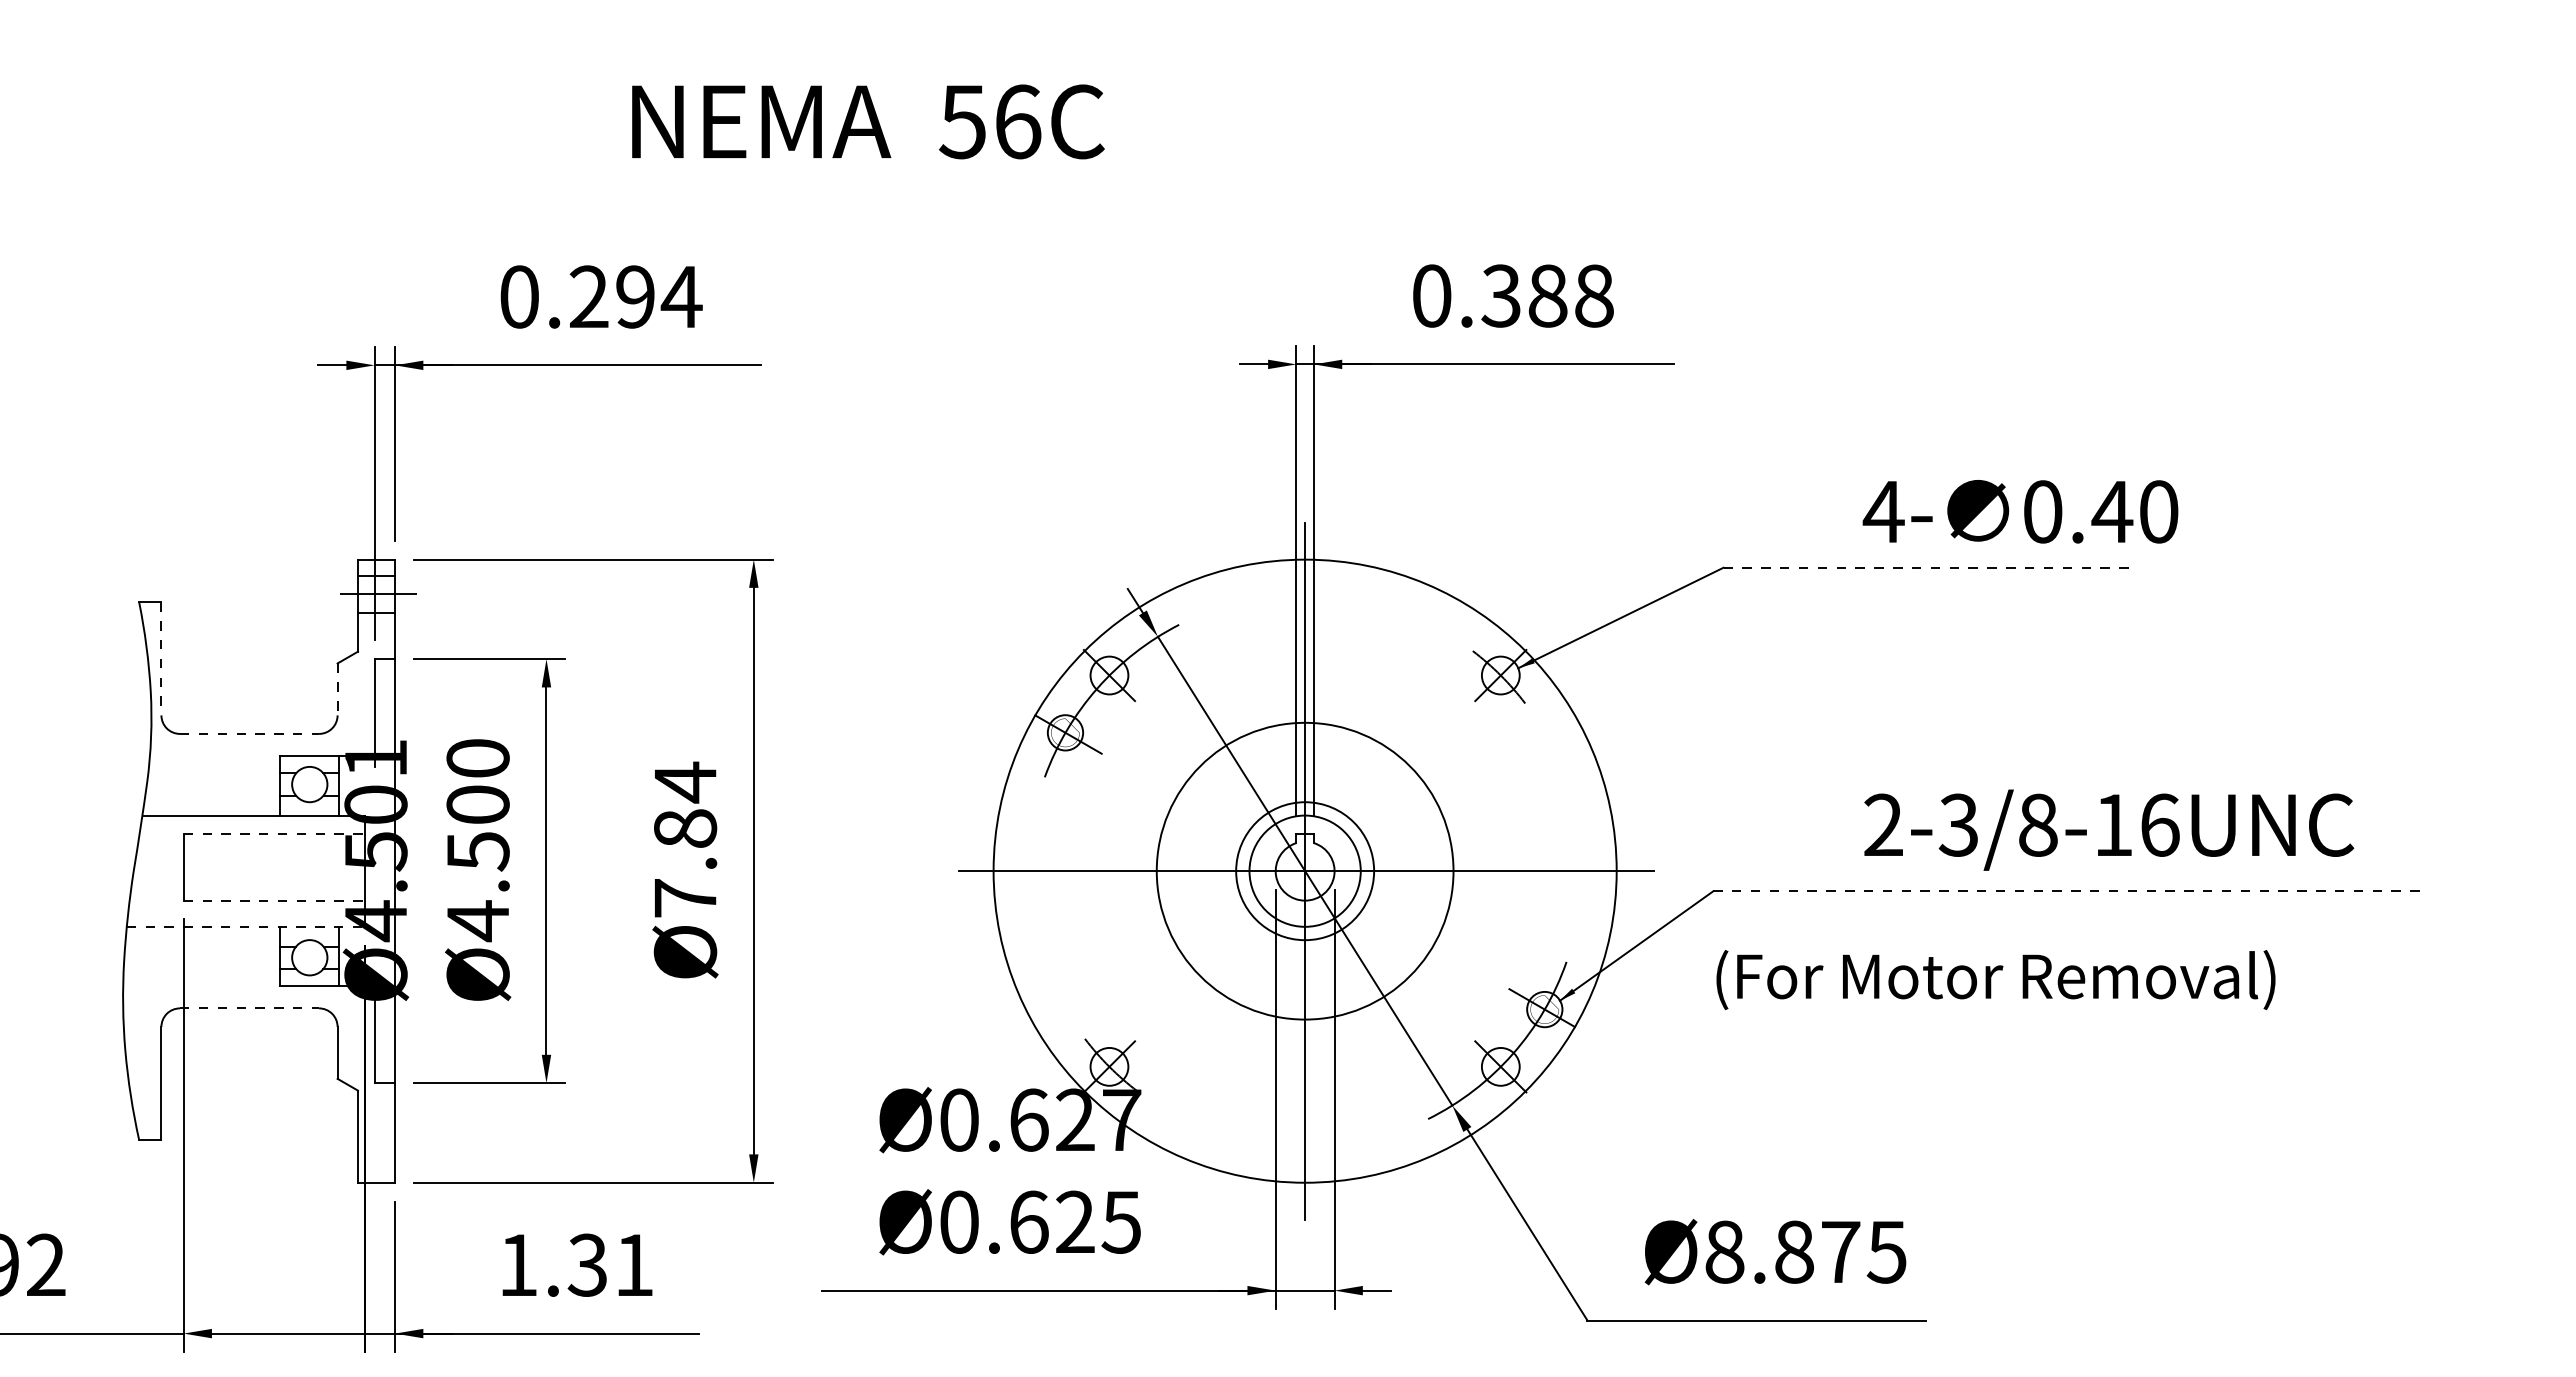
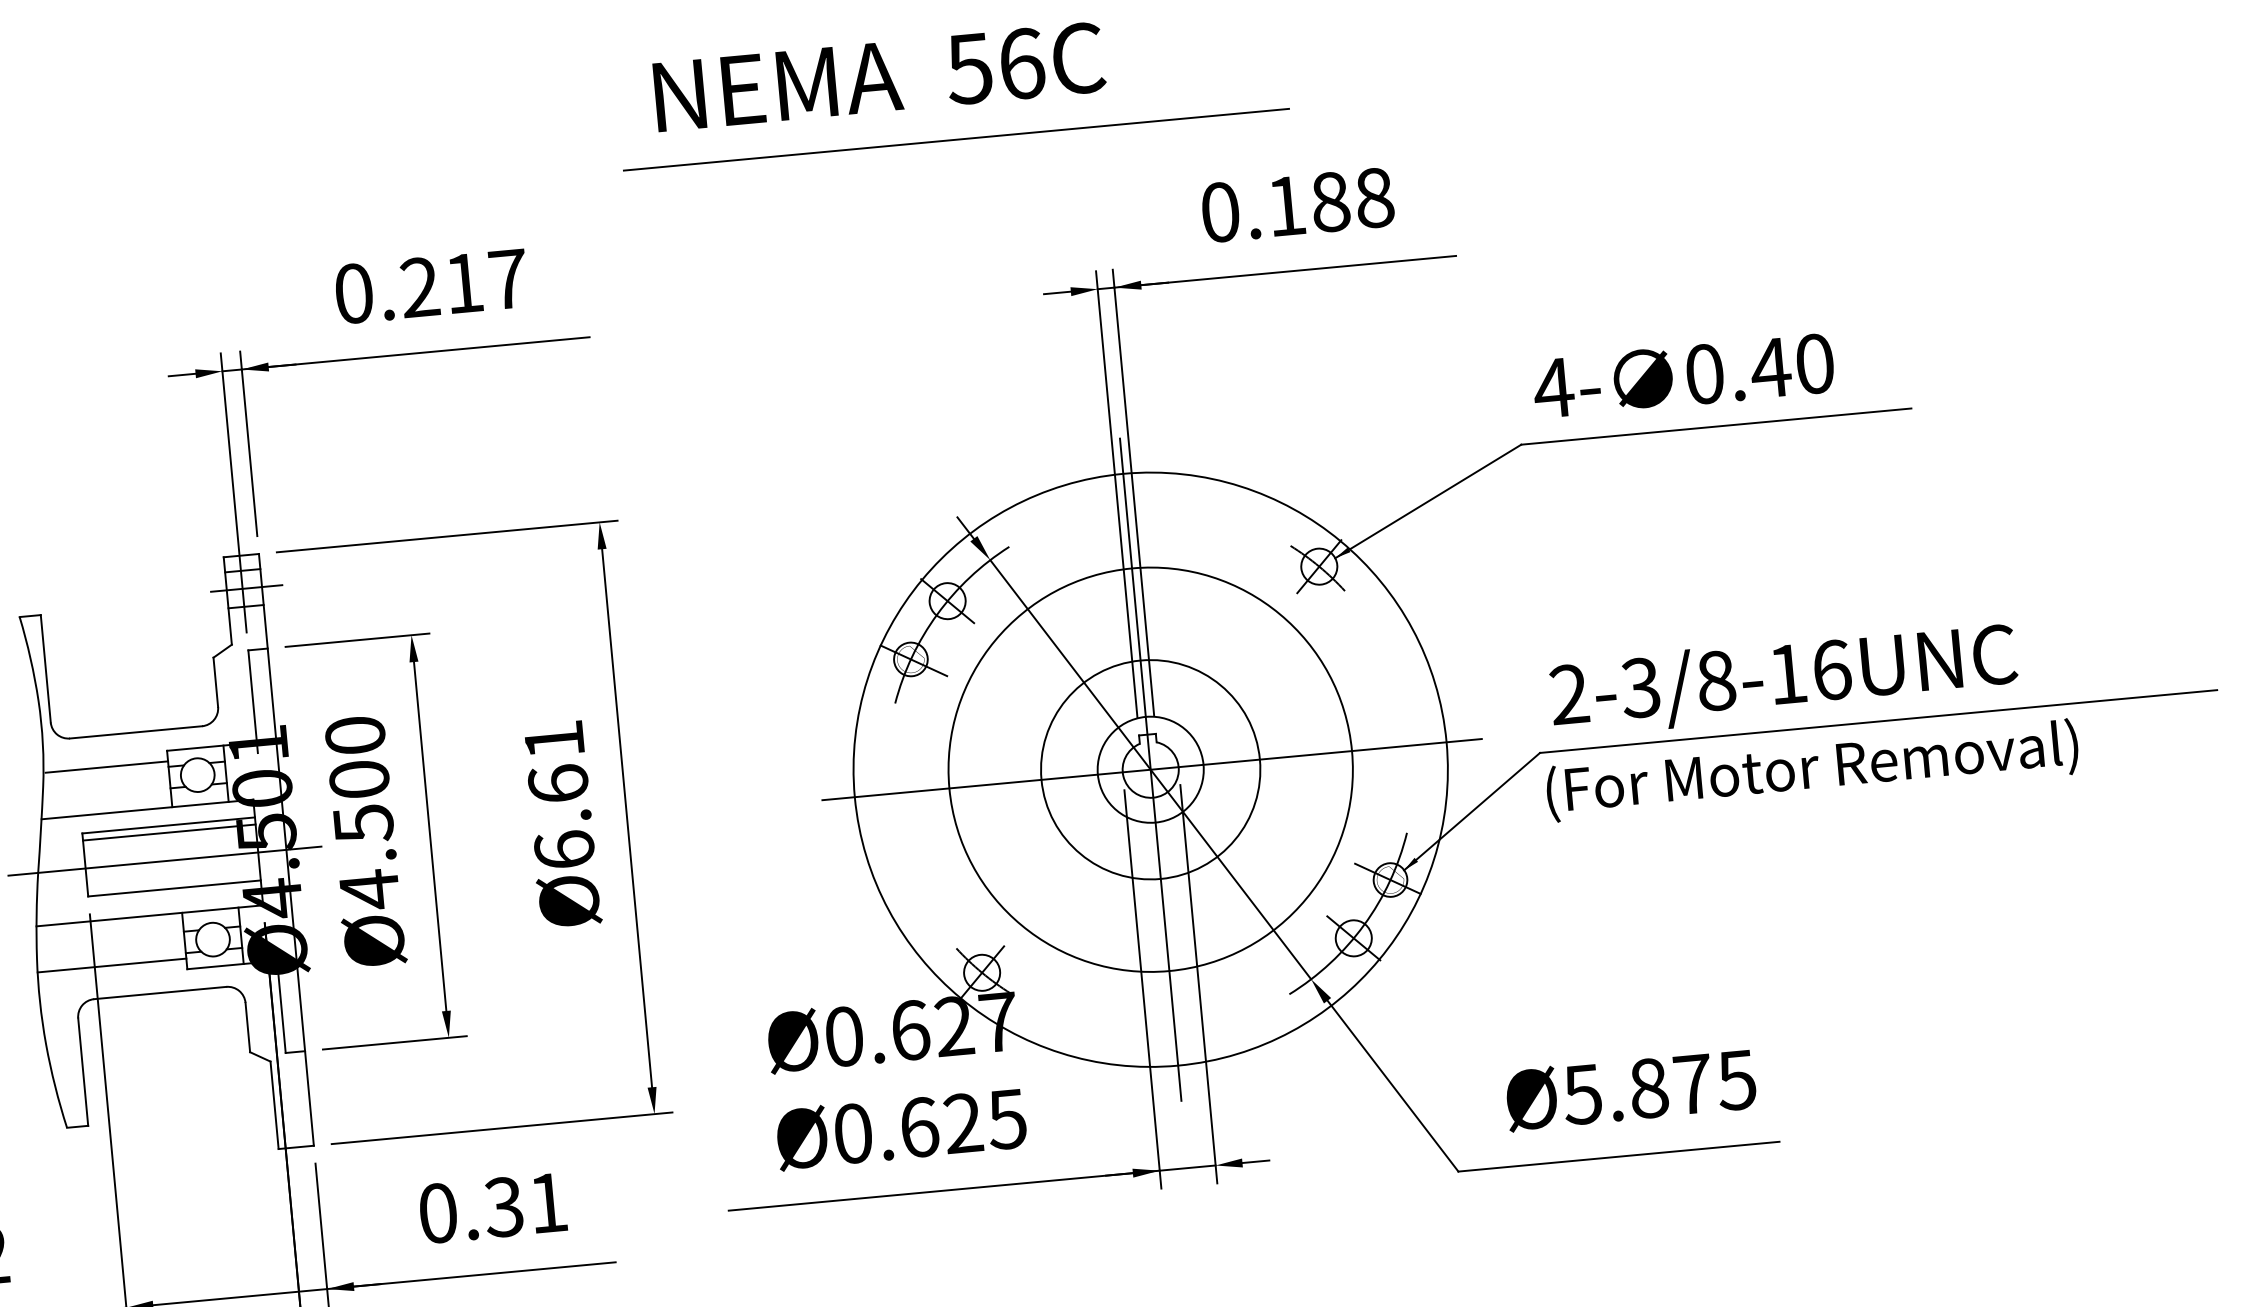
text: (868, 121) -> (879, 76), moved
line: (1163, 194) -> (956, 139), added
text: (1500, 295) -> (1285, 205), 0.388 -> 0.188
text: (659, 296) -> (486, 280), 0.294 -> 0.217
text: (2020, 511) -> (1683, 375), moved
line: (1929, 567) -> (1716, 426), dashed -> solid
line: (161, 658) -> (45, 668), dashed -> solid
line: (337, 689) -> (215, 682), dashed -> solid
line: (249, 733) -> (136, 731), dashed -> solid
line: (215, 767) -> (106, 767), added
text: (2109, 829) -> (1784, 678), moved
line: (274, 834) -> (168, 825), dashed -> solid
text: (685, 839) -> (559, 794), Ø7.84 -> Ø6.61
line: (274, 841) -> (169, 832), added
line: (266, 871) -> (164, 861), added
circle: (1305, 871) -> (1151, 769), size x1.43
circle: (1305, 871) -> (1151, 769), size x1.67
line: (2070, 891) -> (1879, 721), dashed -> solid
line: (274, 900) -> (174, 888), dashed -> solid
line: (246, 926) -> (150, 915), dashed -> solid
line: (201, 975) -> (111, 966), added
text: (1995, 980) -> (1812, 770), moved
line: (249, 1008) -> (160, 993), dashed -> solid
text: (1724, 1251) -> (1582, 1093), Ø8.875 -> Ø5.875
text: (518, 1264) -> (438, 1212), 1.31 -> 0.31

